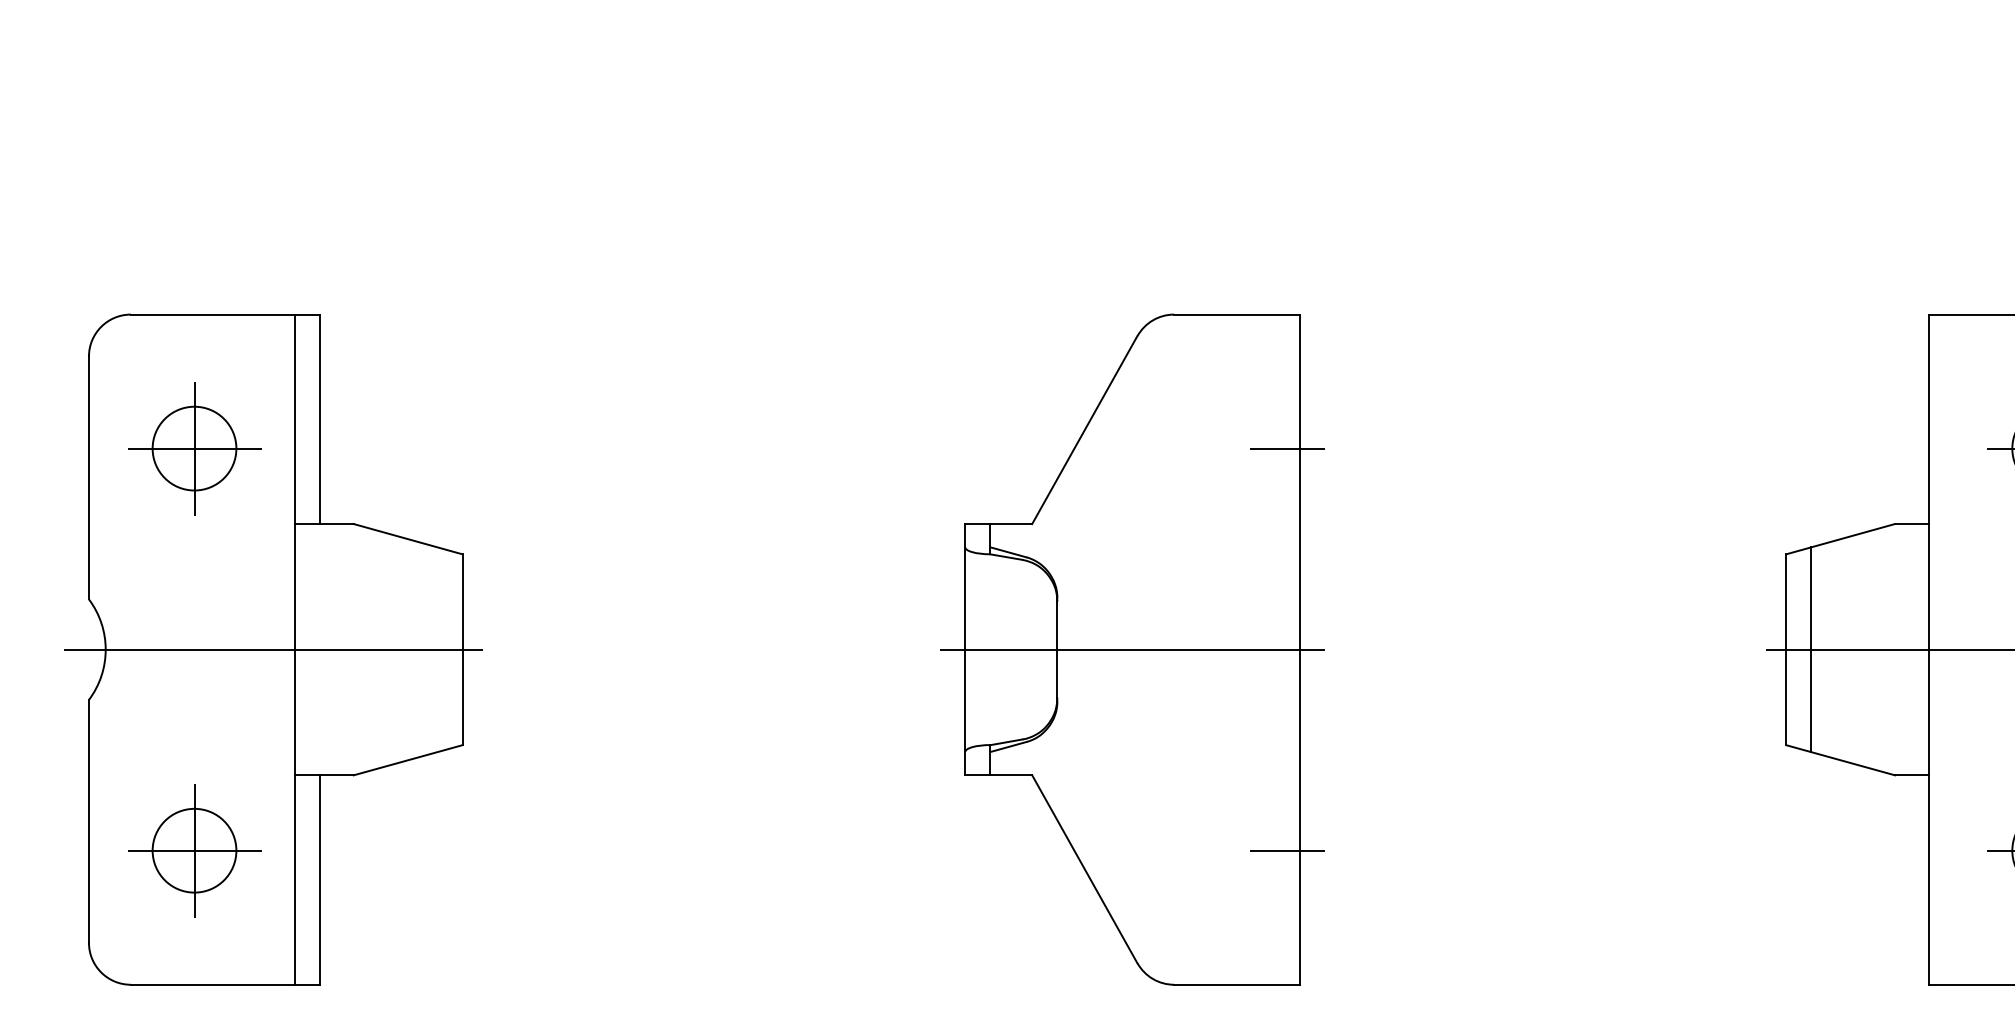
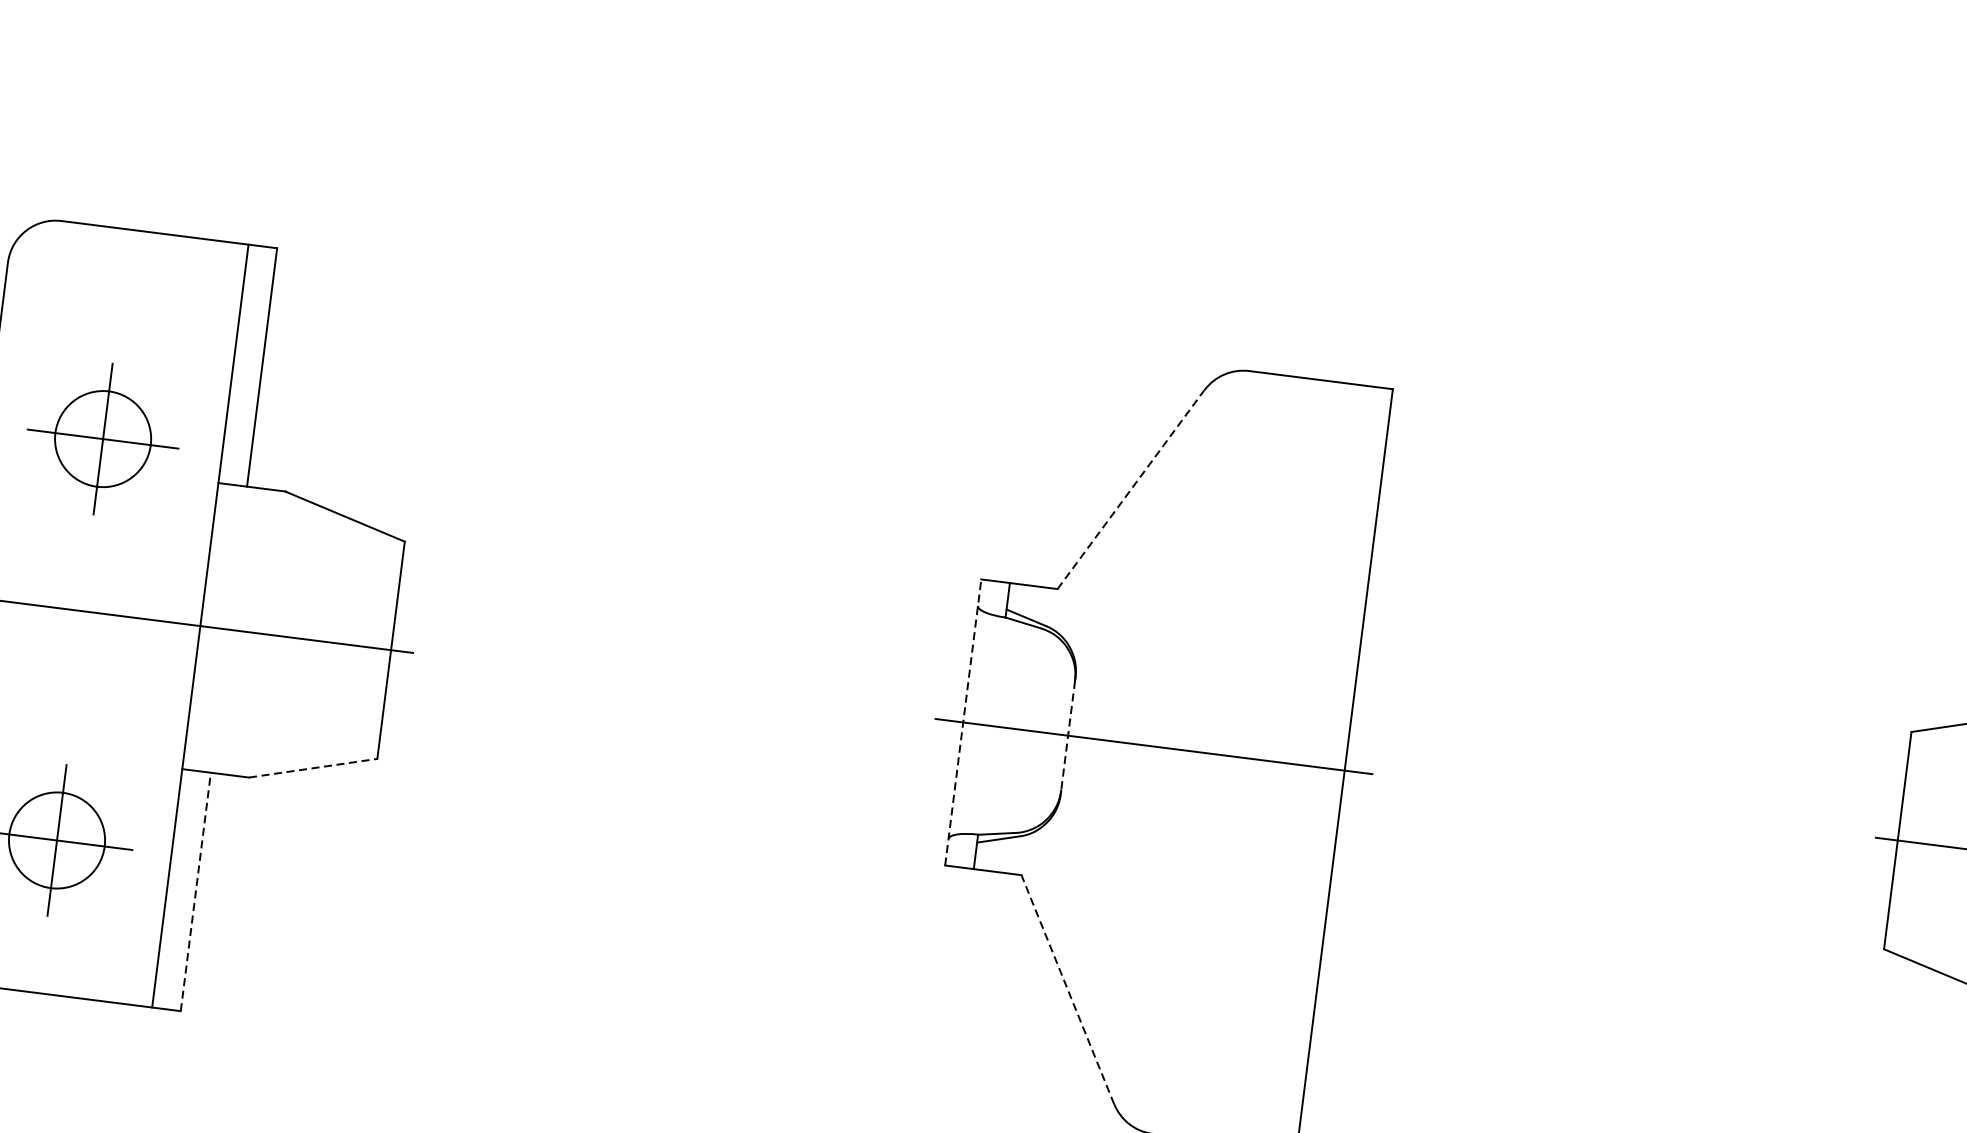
line: (1084, 430) -> (1130, 490), solid -> dashed
part: (194, 448) -> (103, 438), moved
line: (1287, 448) -> (1359, 539), removed
line: (965, 649) -> (963, 722), solid -> dashed
line: (1811, 649) -> (1926, 843), removed
line: (1057, 650) -> (1068, 736), solid -> dashed
line: (408, 760) -> (313, 768), solid -> dashed
line: (1287, 850) -> (1301, 997), removed
line: (1084, 869) -> (1067, 989), solid -> dashed
line: (320, 880) -> (196, 892), solid -> dashed

